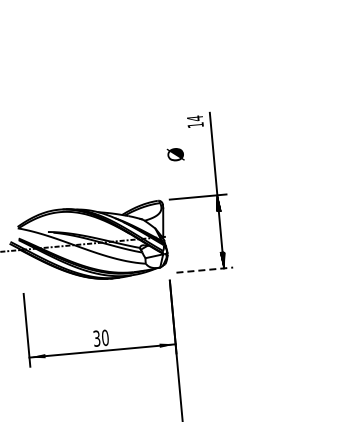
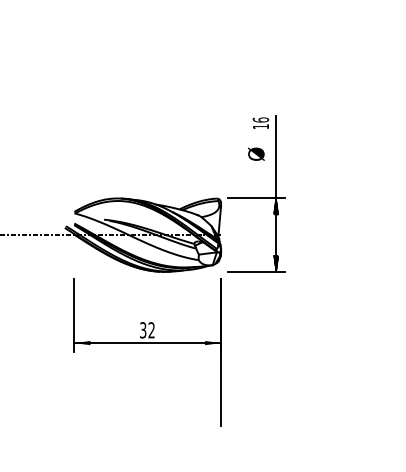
text: (194, 118) -> (260, 119), 14 -> 16
text: (175, 153) -> (256, 153), moved
line: (205, 269) -> (257, 271), dashed -> solid
text: (105, 338) -> (151, 330), 30 -> 32

